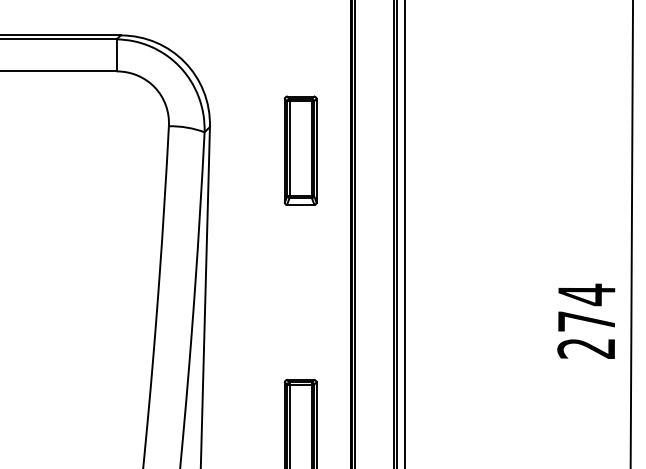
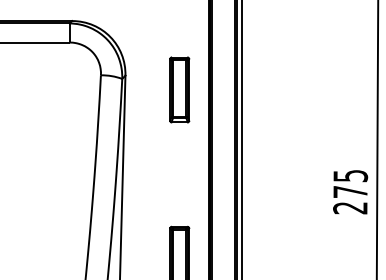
text: (586, 293) -> (350, 175), 274 -> 275

